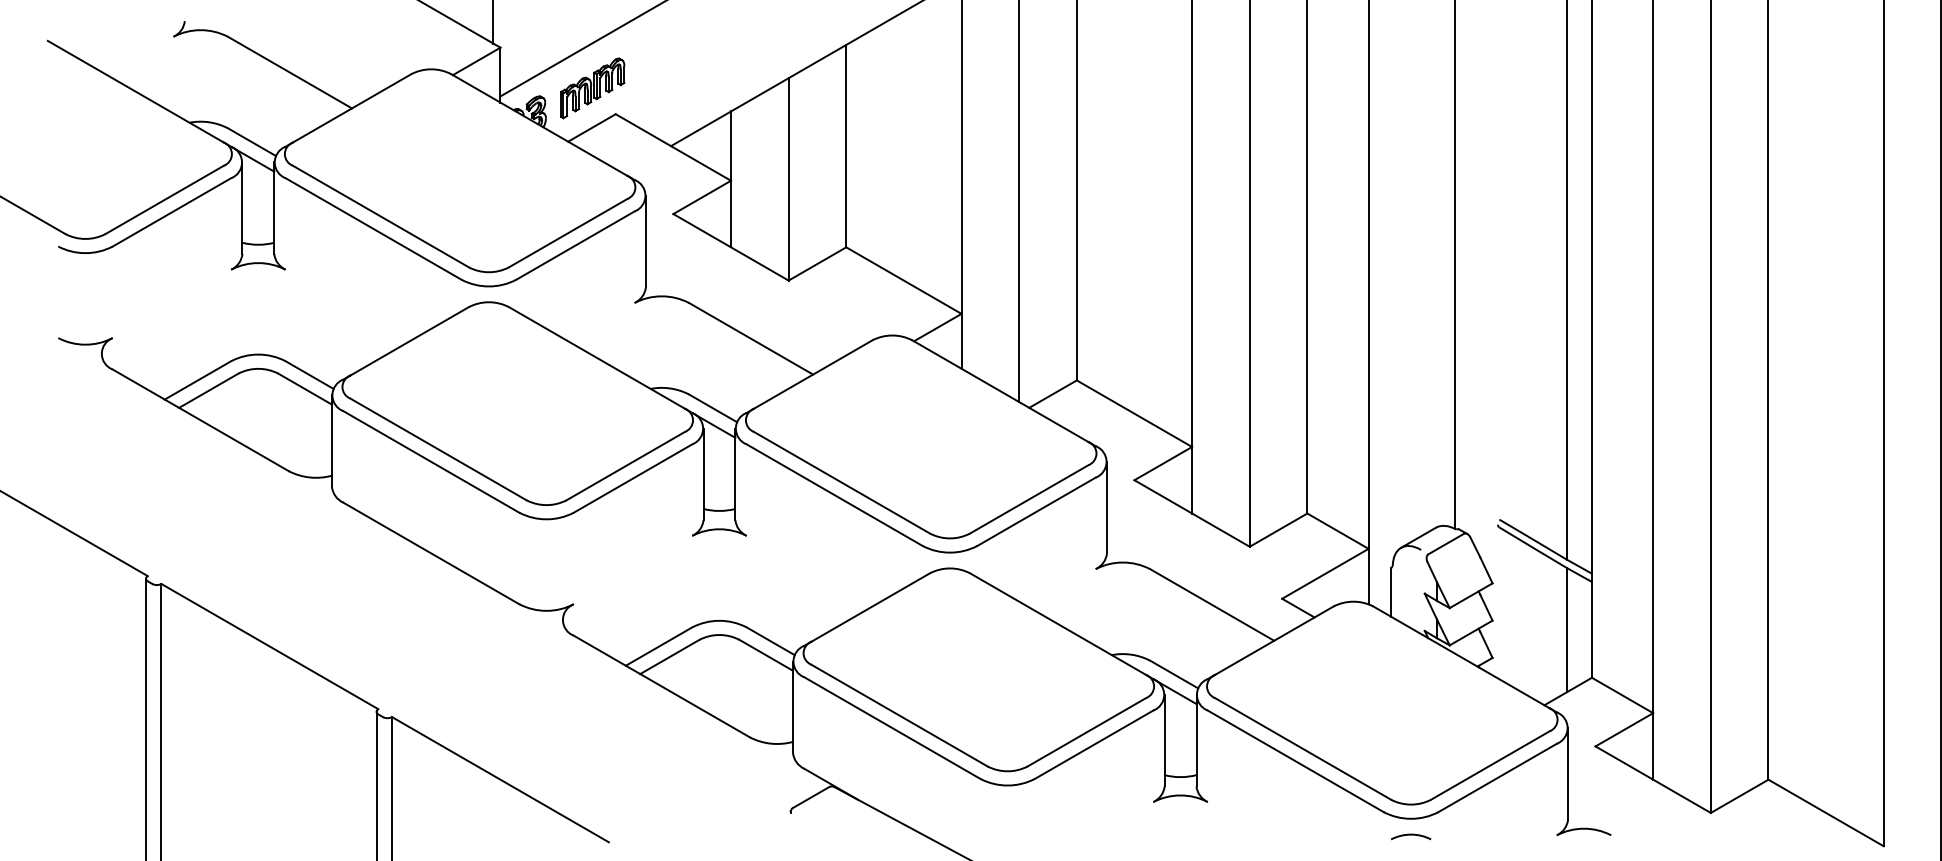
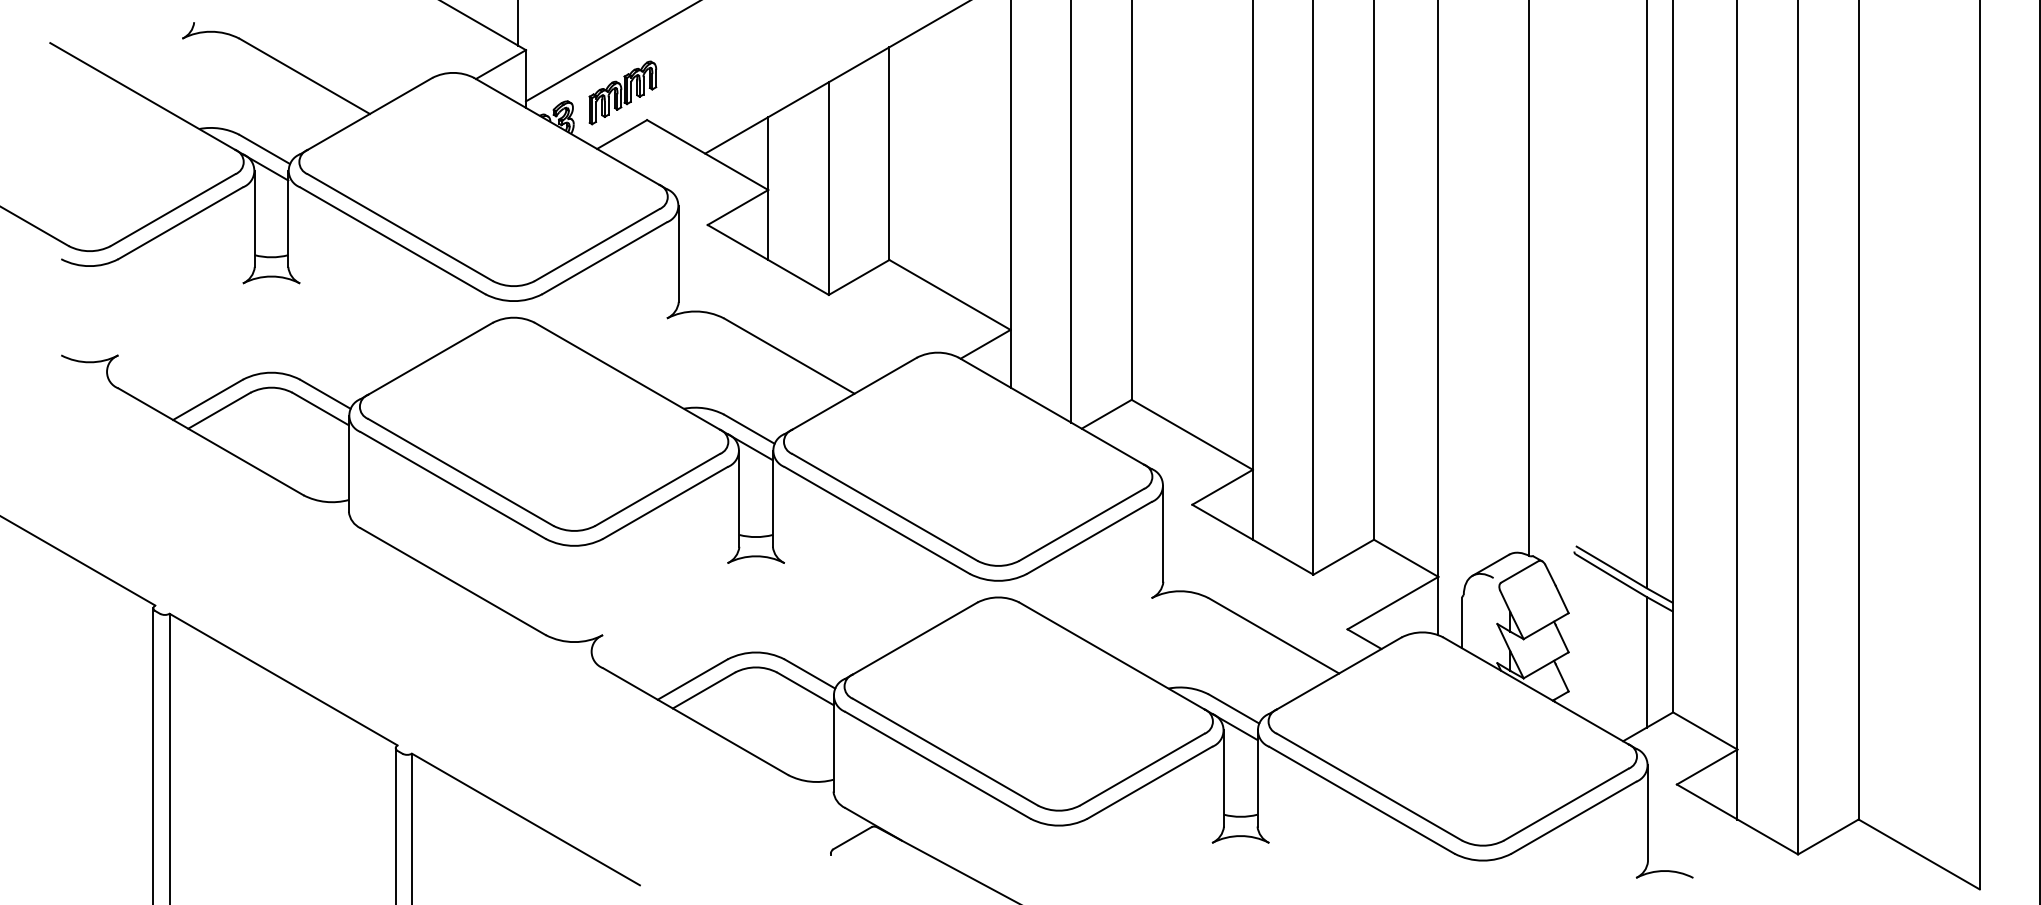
arc: (1411, 835) -> (1483, 878), removed

